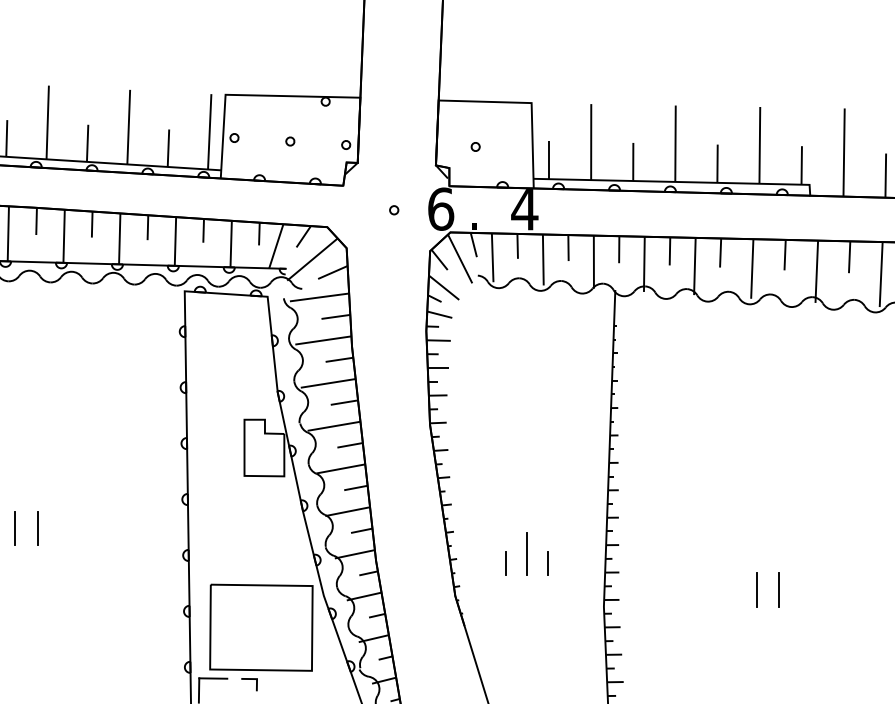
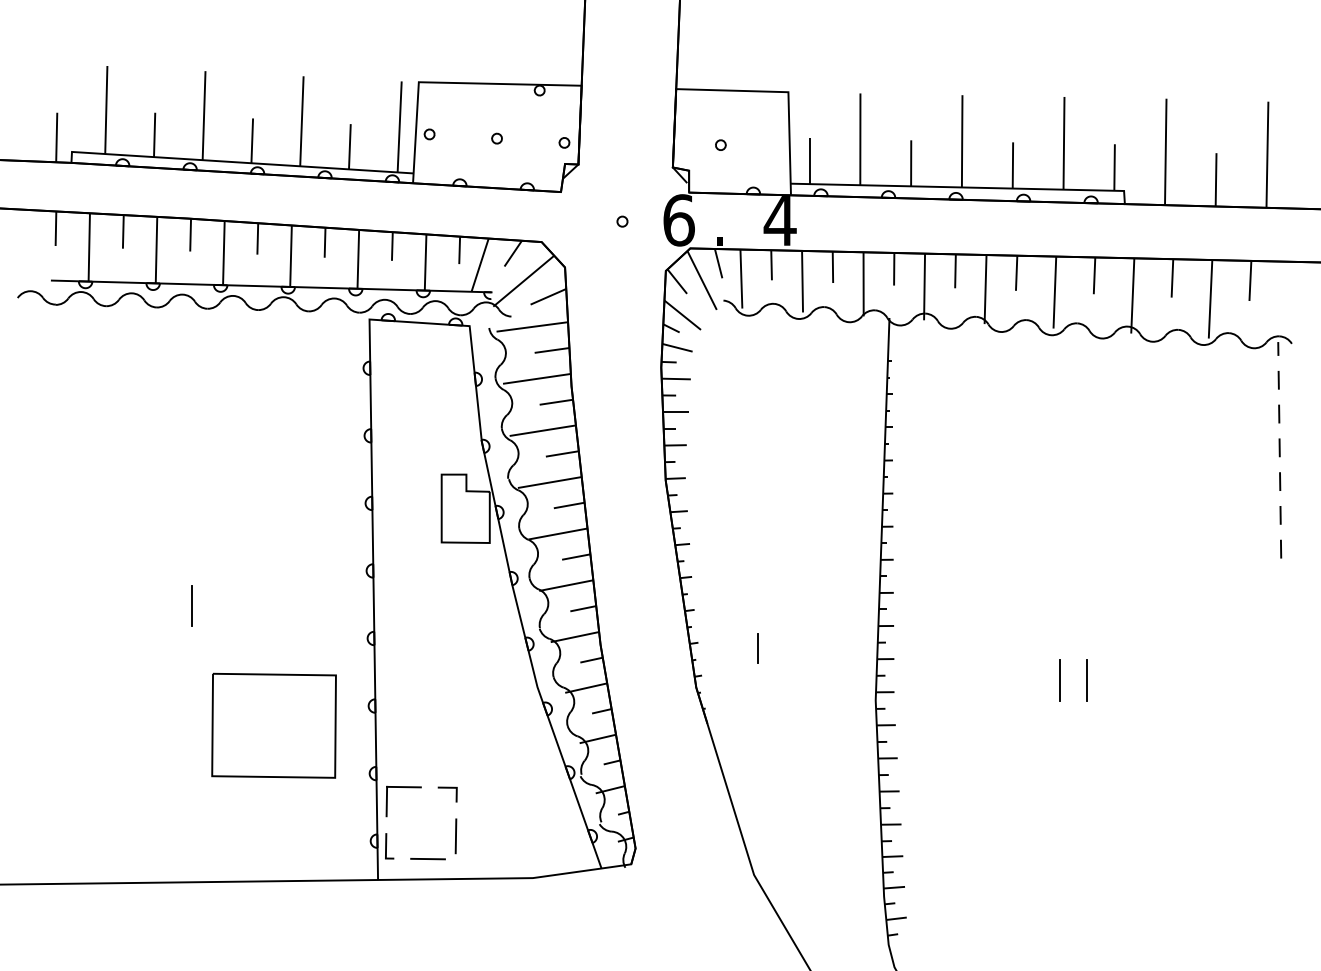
line: (14, 528) -> (164, 605), removed
line: (527, 553) -> (783, 636), removed
line: (548, 563) -> (808, 648), removed
part: (260, 627) -> (273, 725), moved

